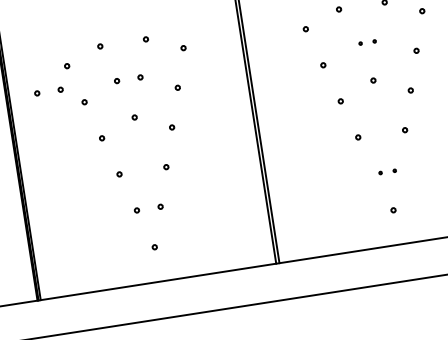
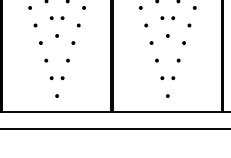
part: (366, 43) -> (167, 18), size x1.67
part: (47, 92) -> (19, 18), removed
part: (386, 172) -> (167, 78), size x1.67

